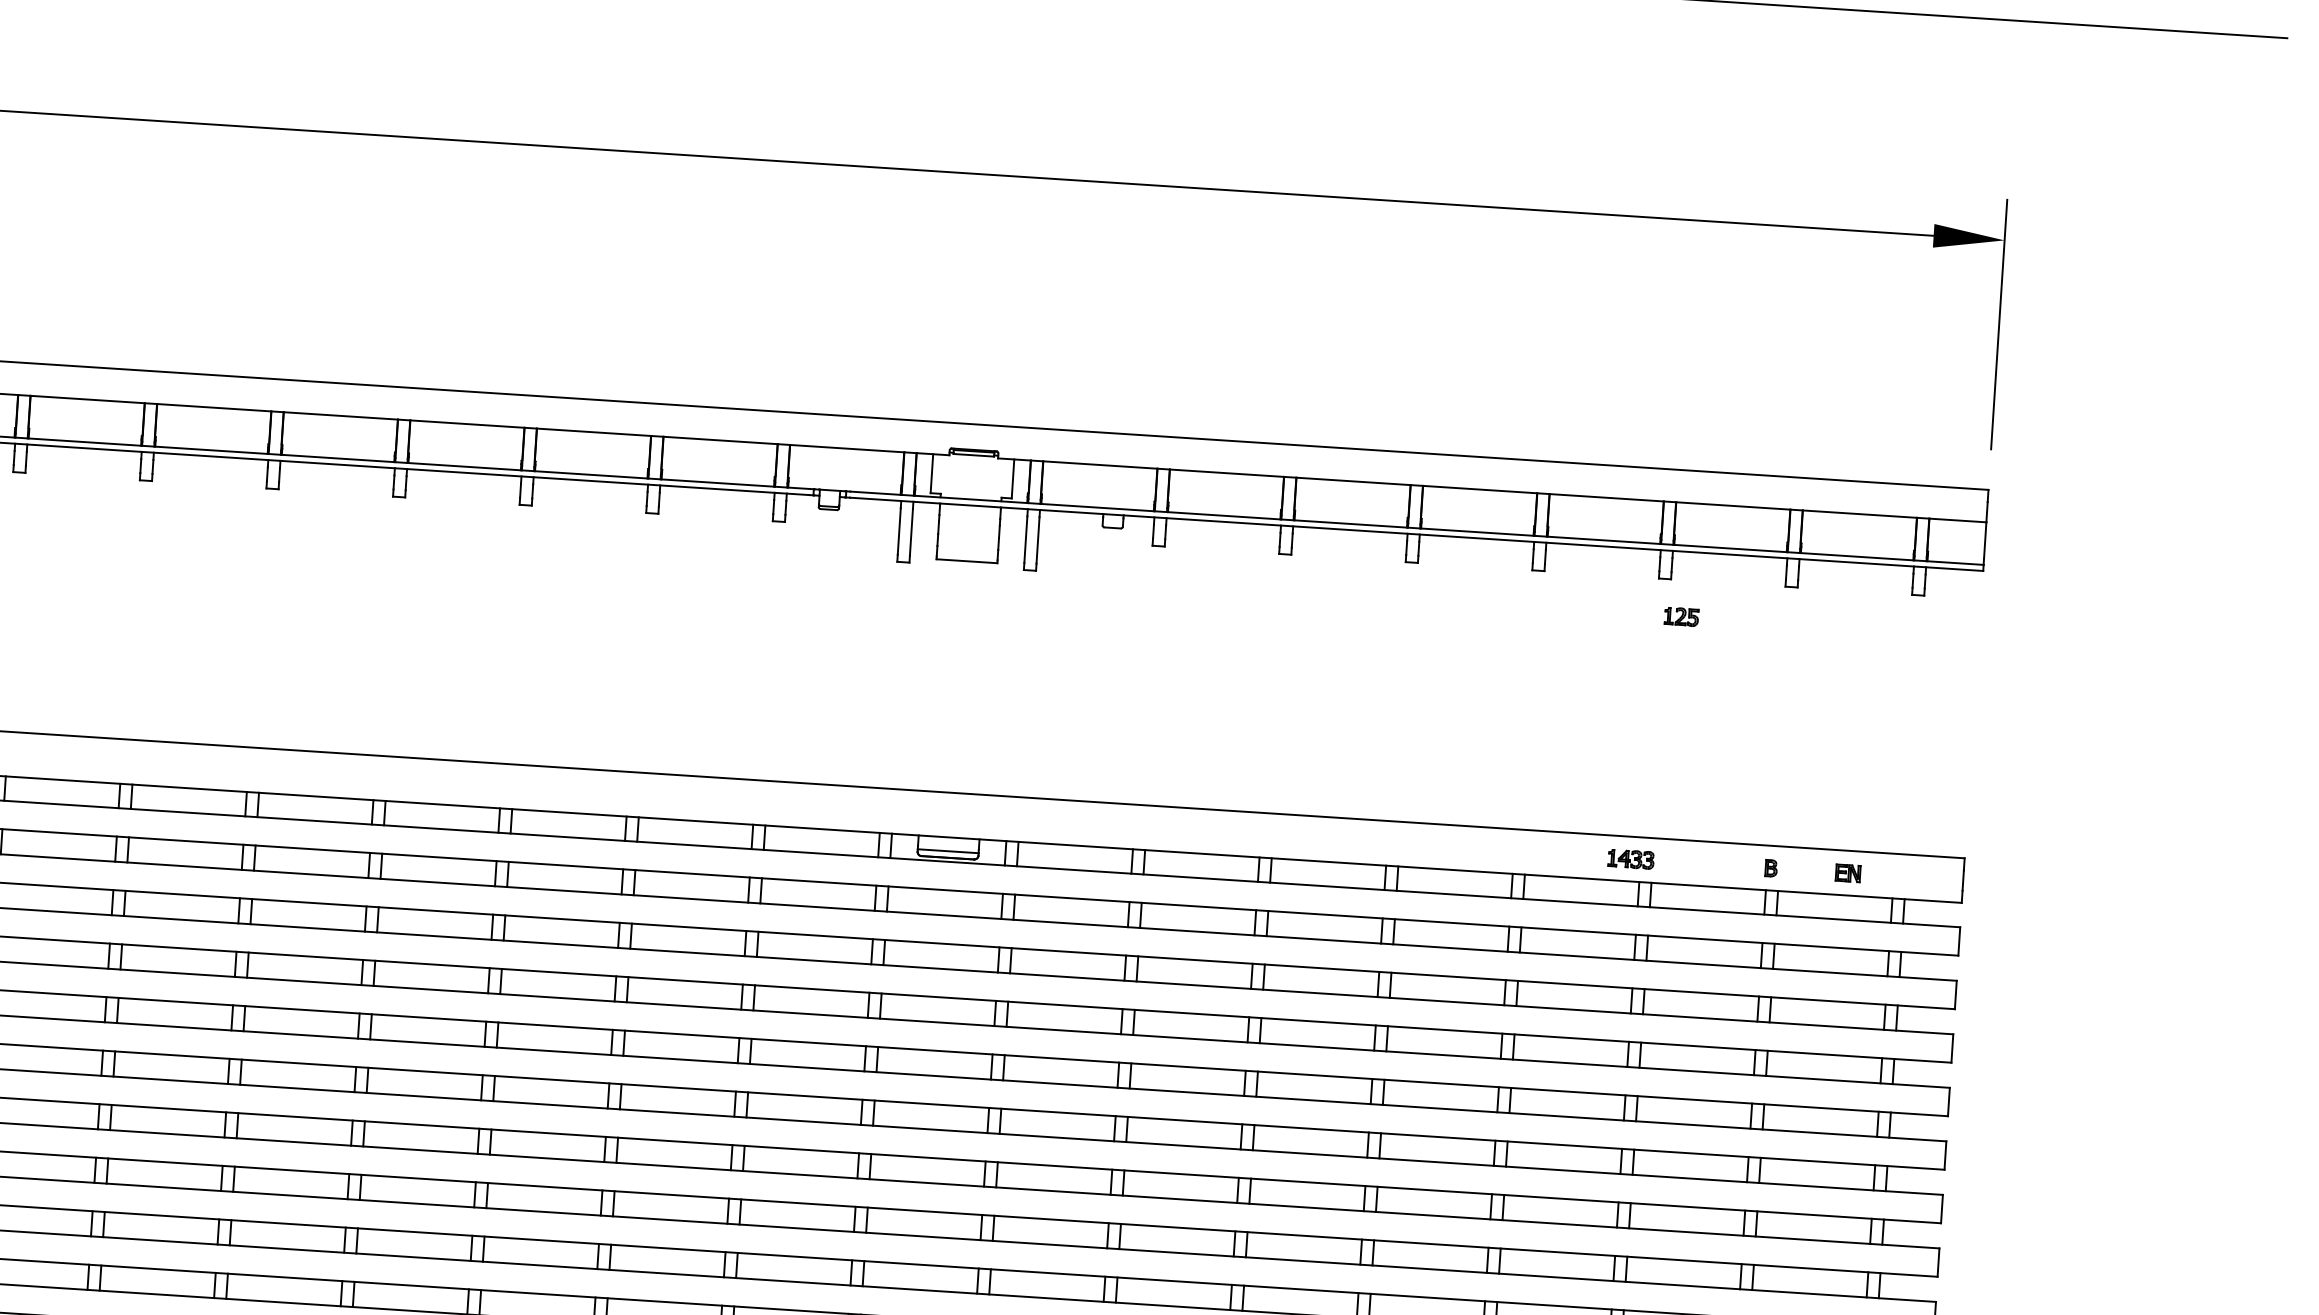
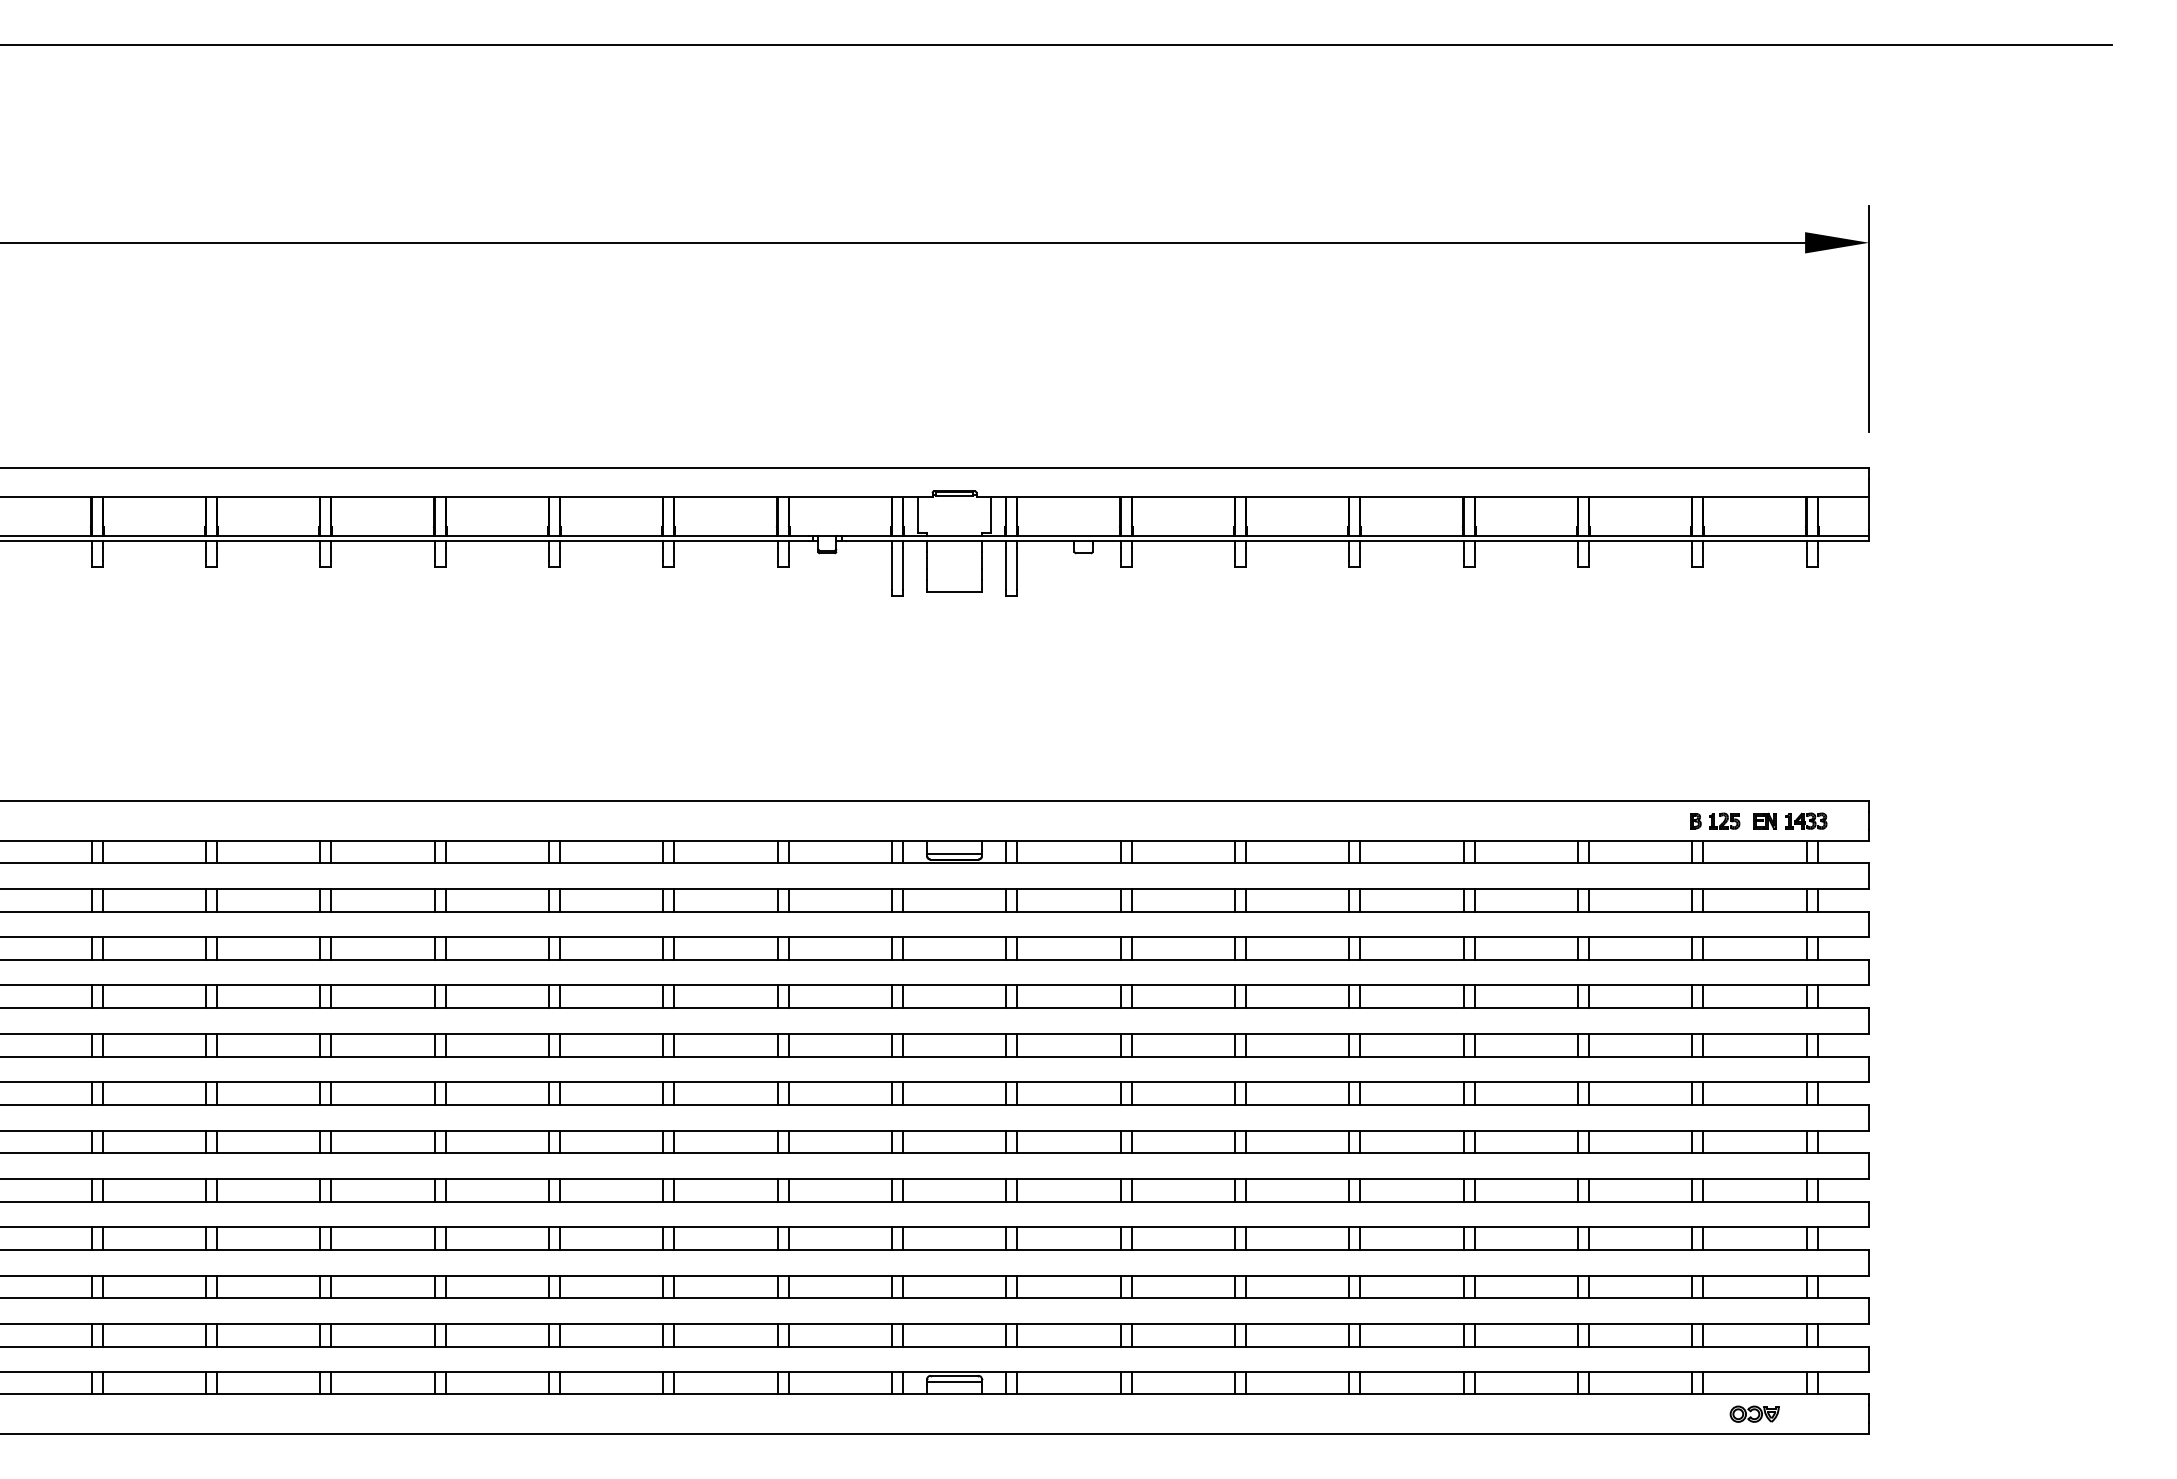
part: (1681, 616) -> (1724, 820), moved
part: (1631, 858) -> (1806, 820), moved

